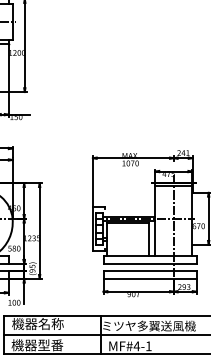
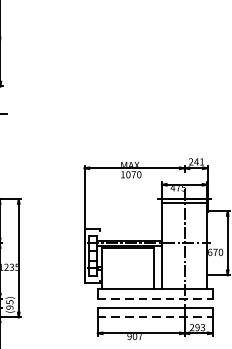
line: (150, 263) -> (155, 298), solid -> dashed
line: (150, 278) -> (155, 316), solid -> dashed

